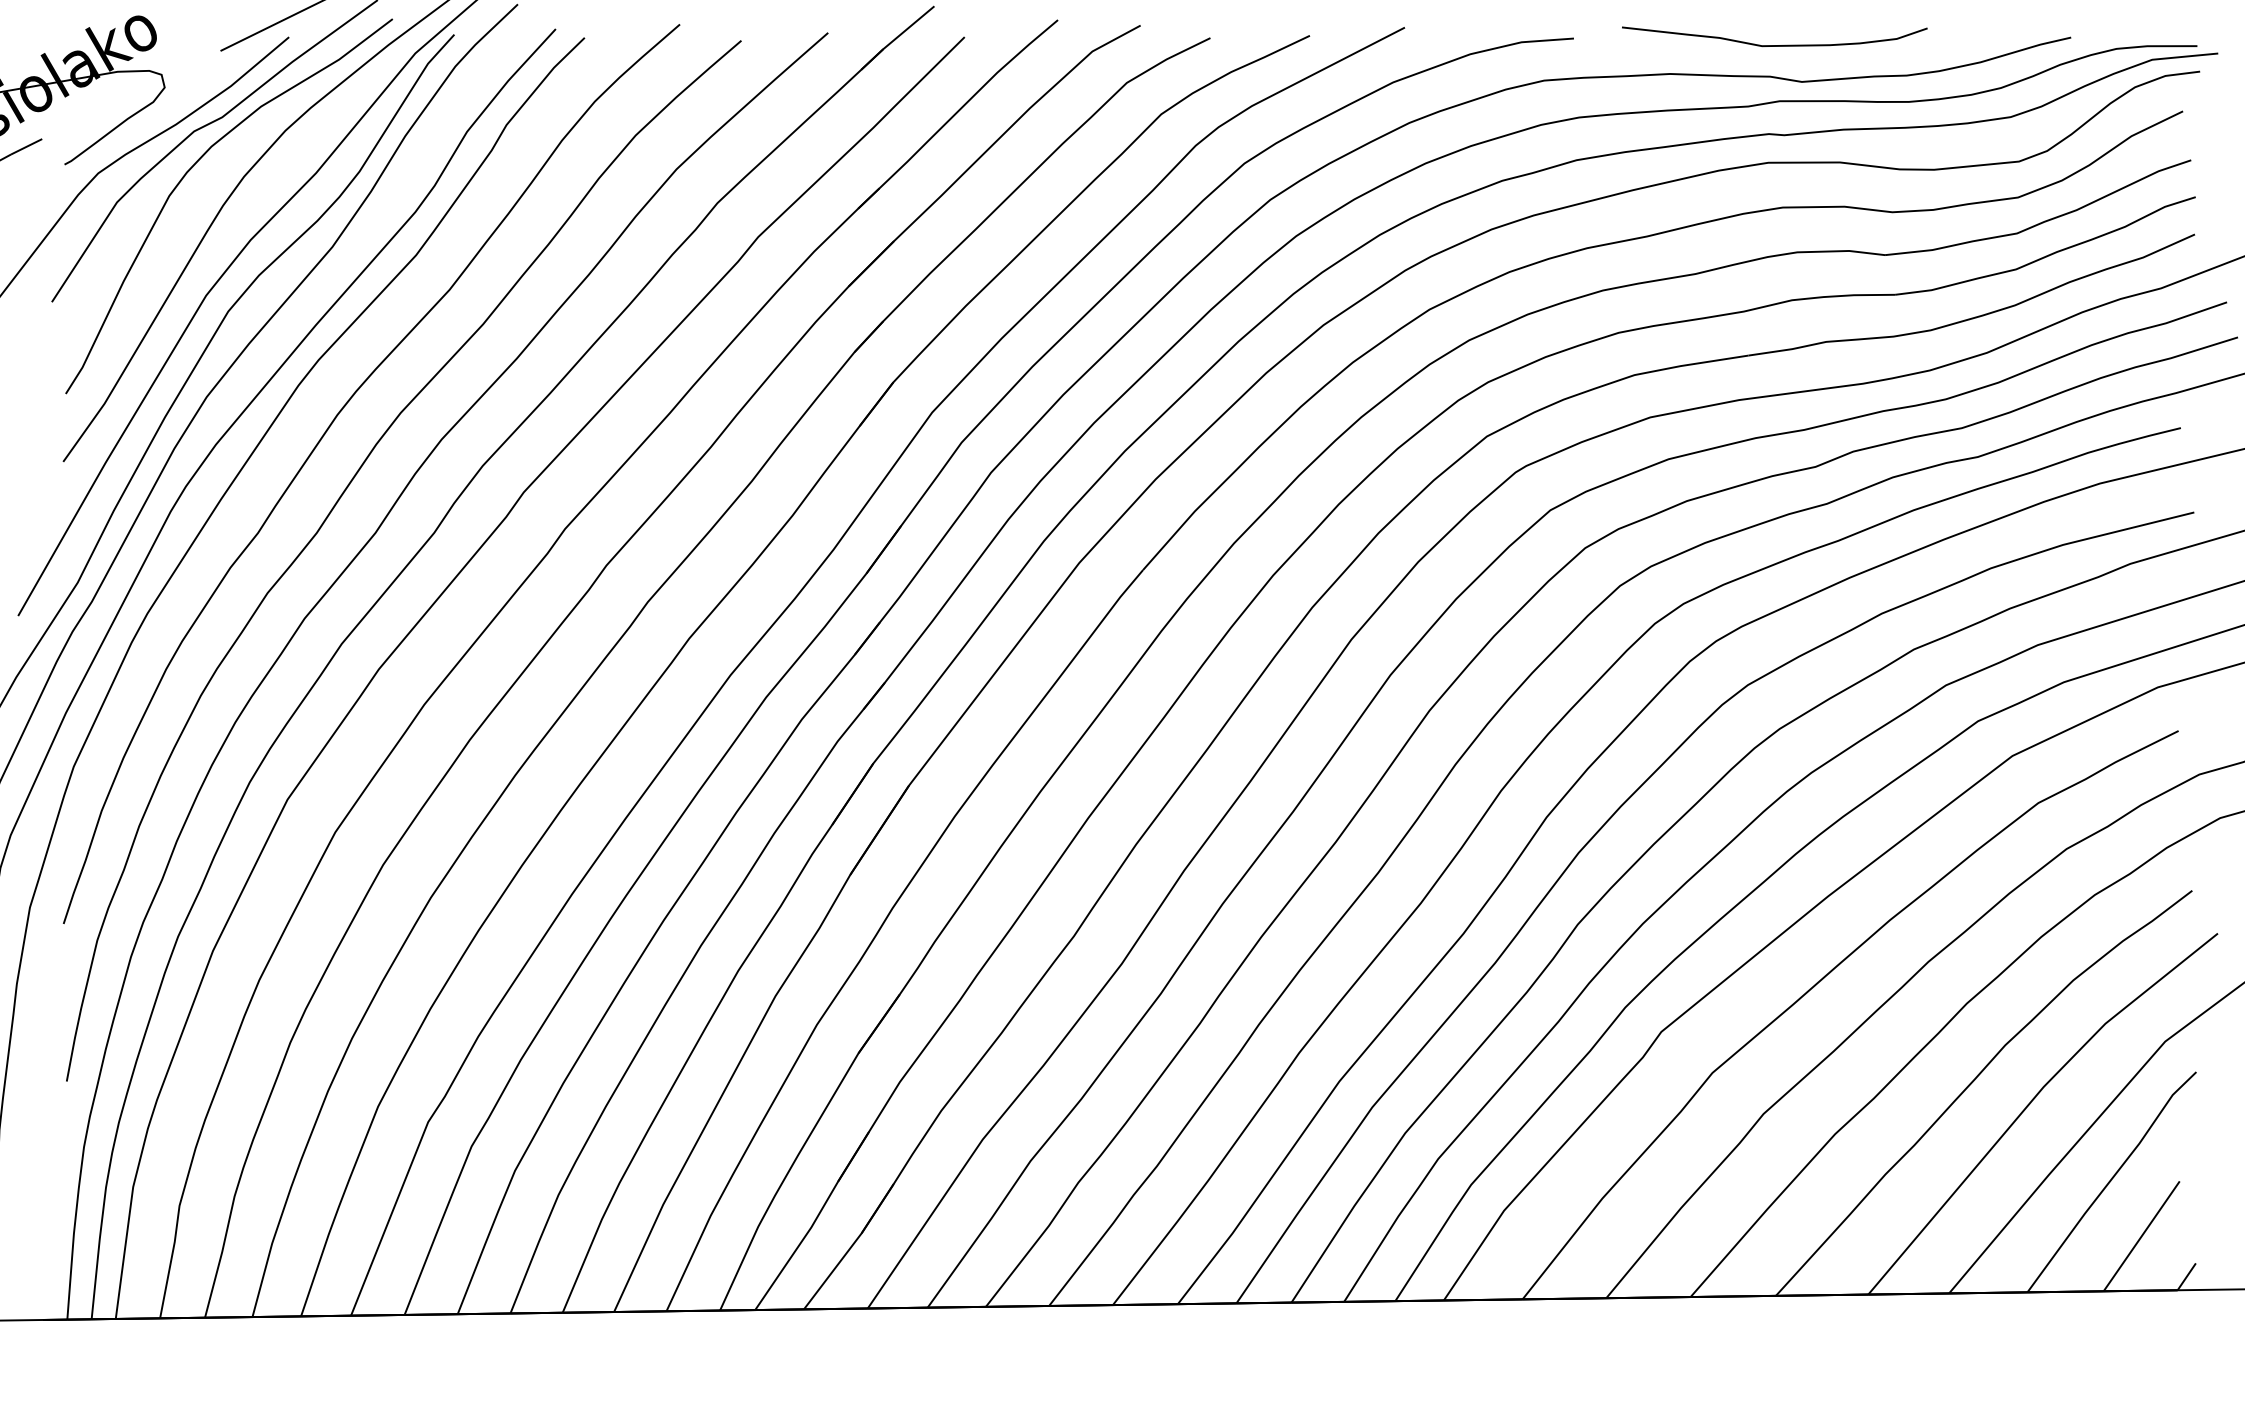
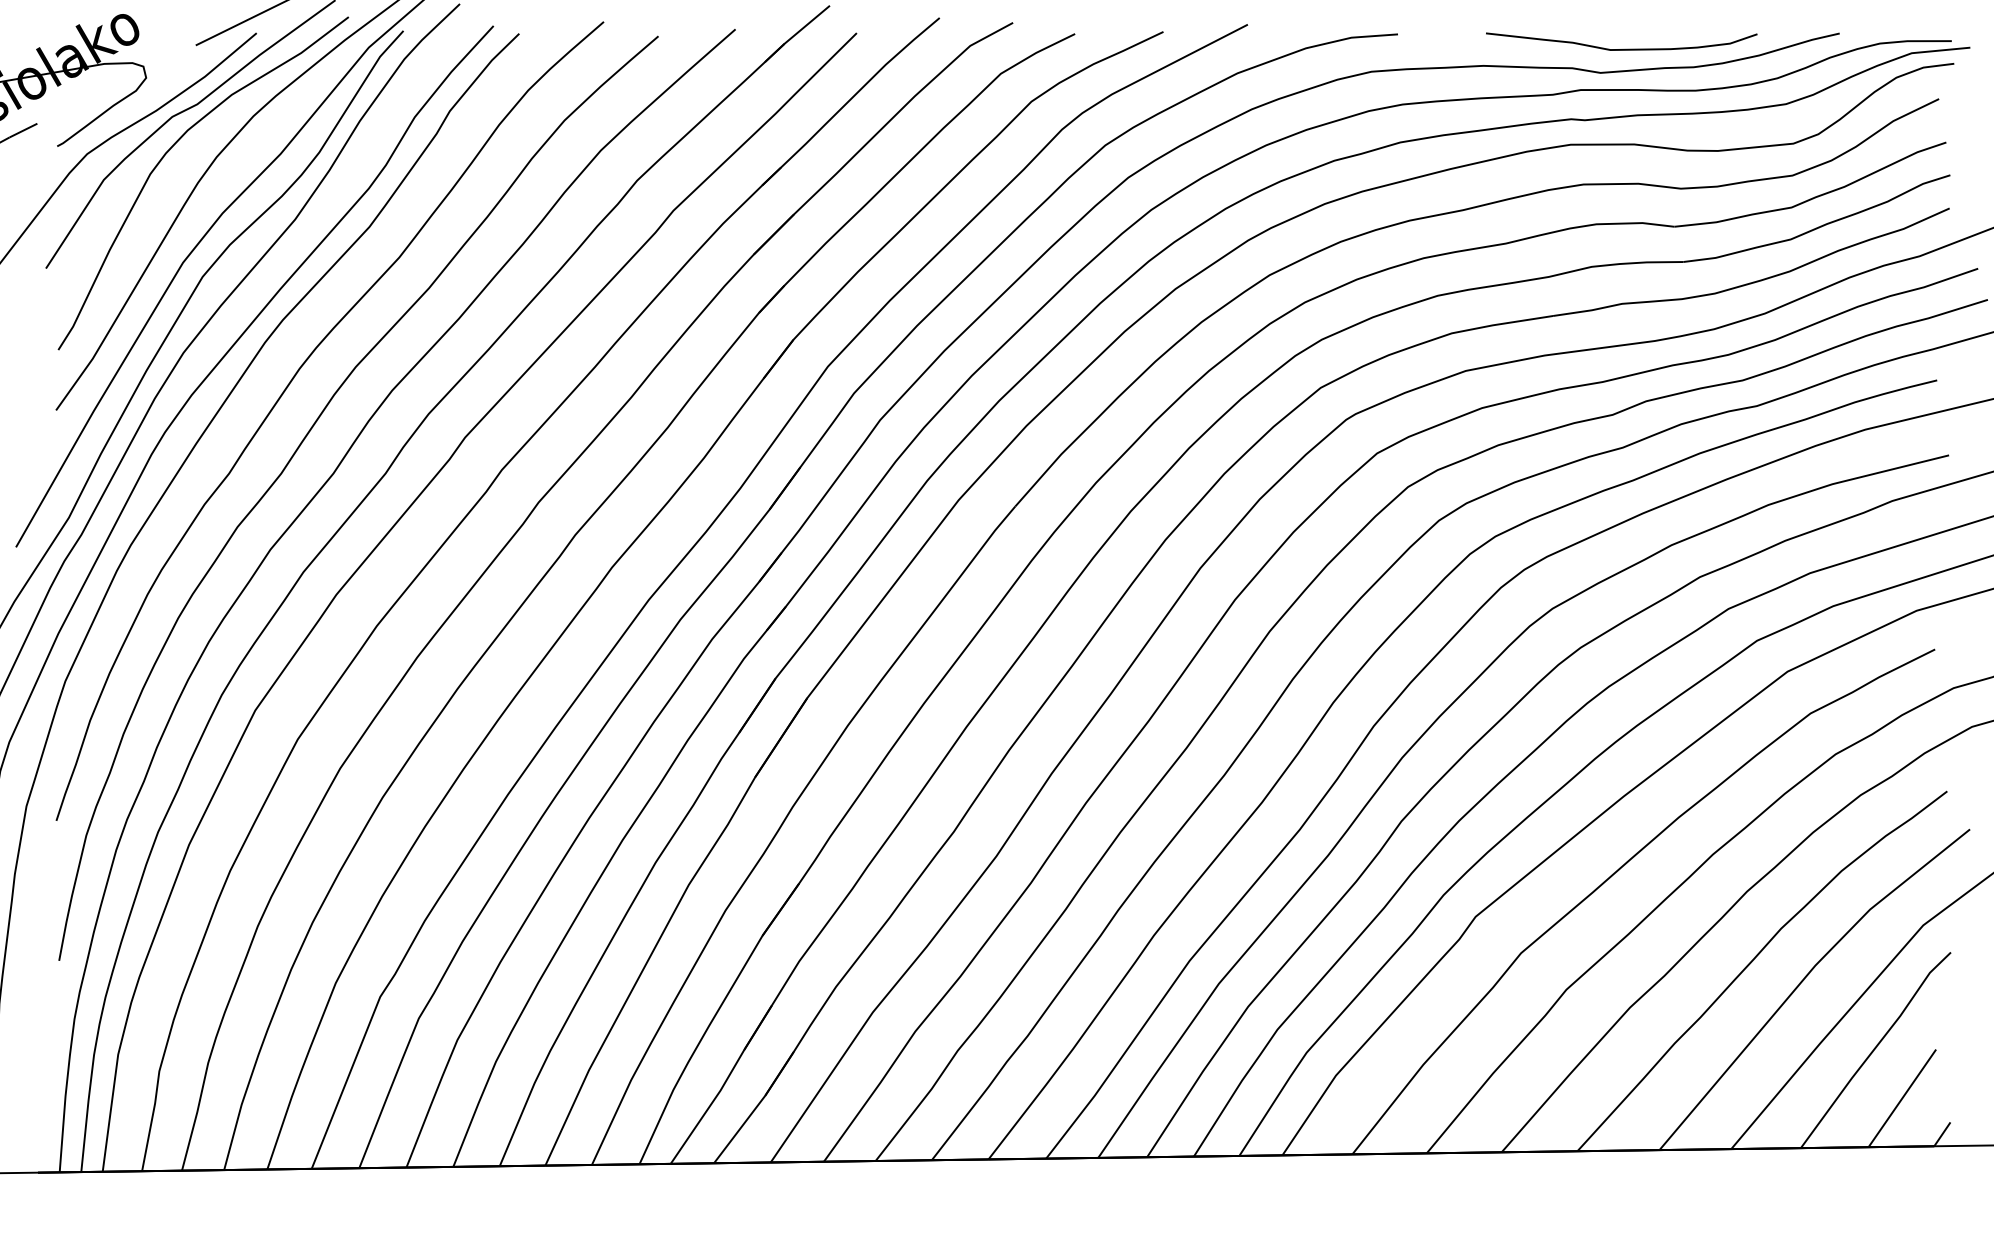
curve: (1774, 45) -> (1621, 49), moved

